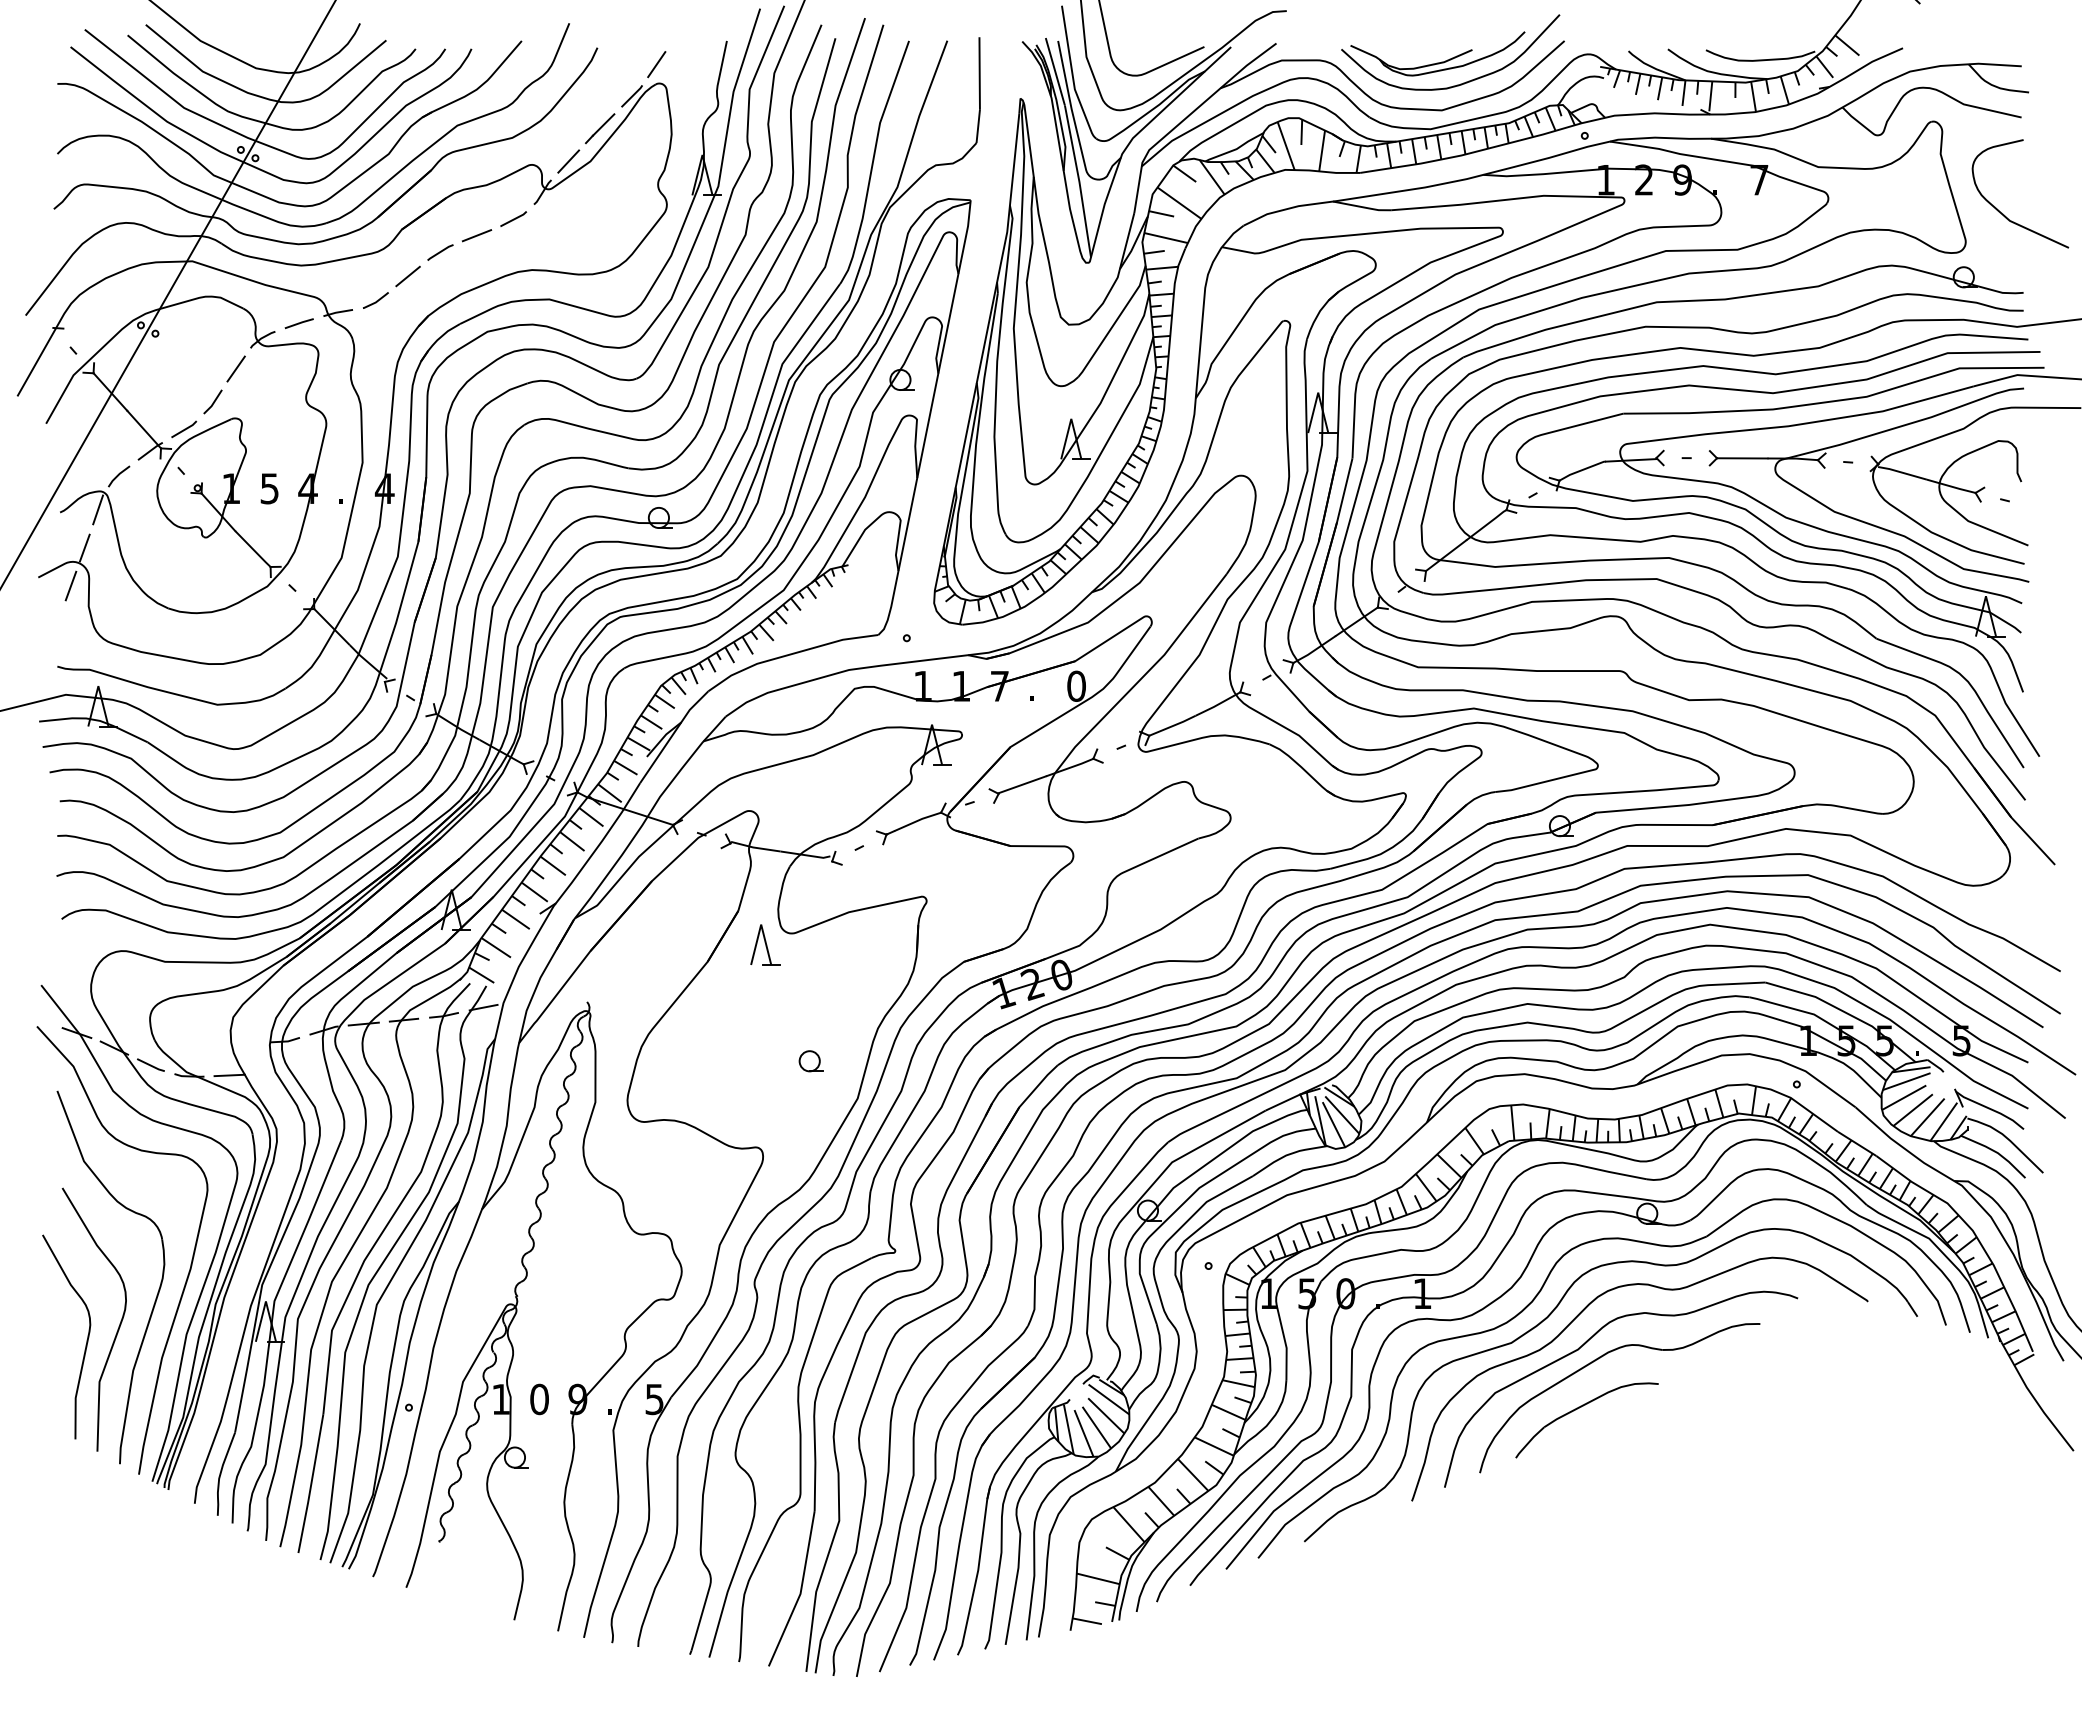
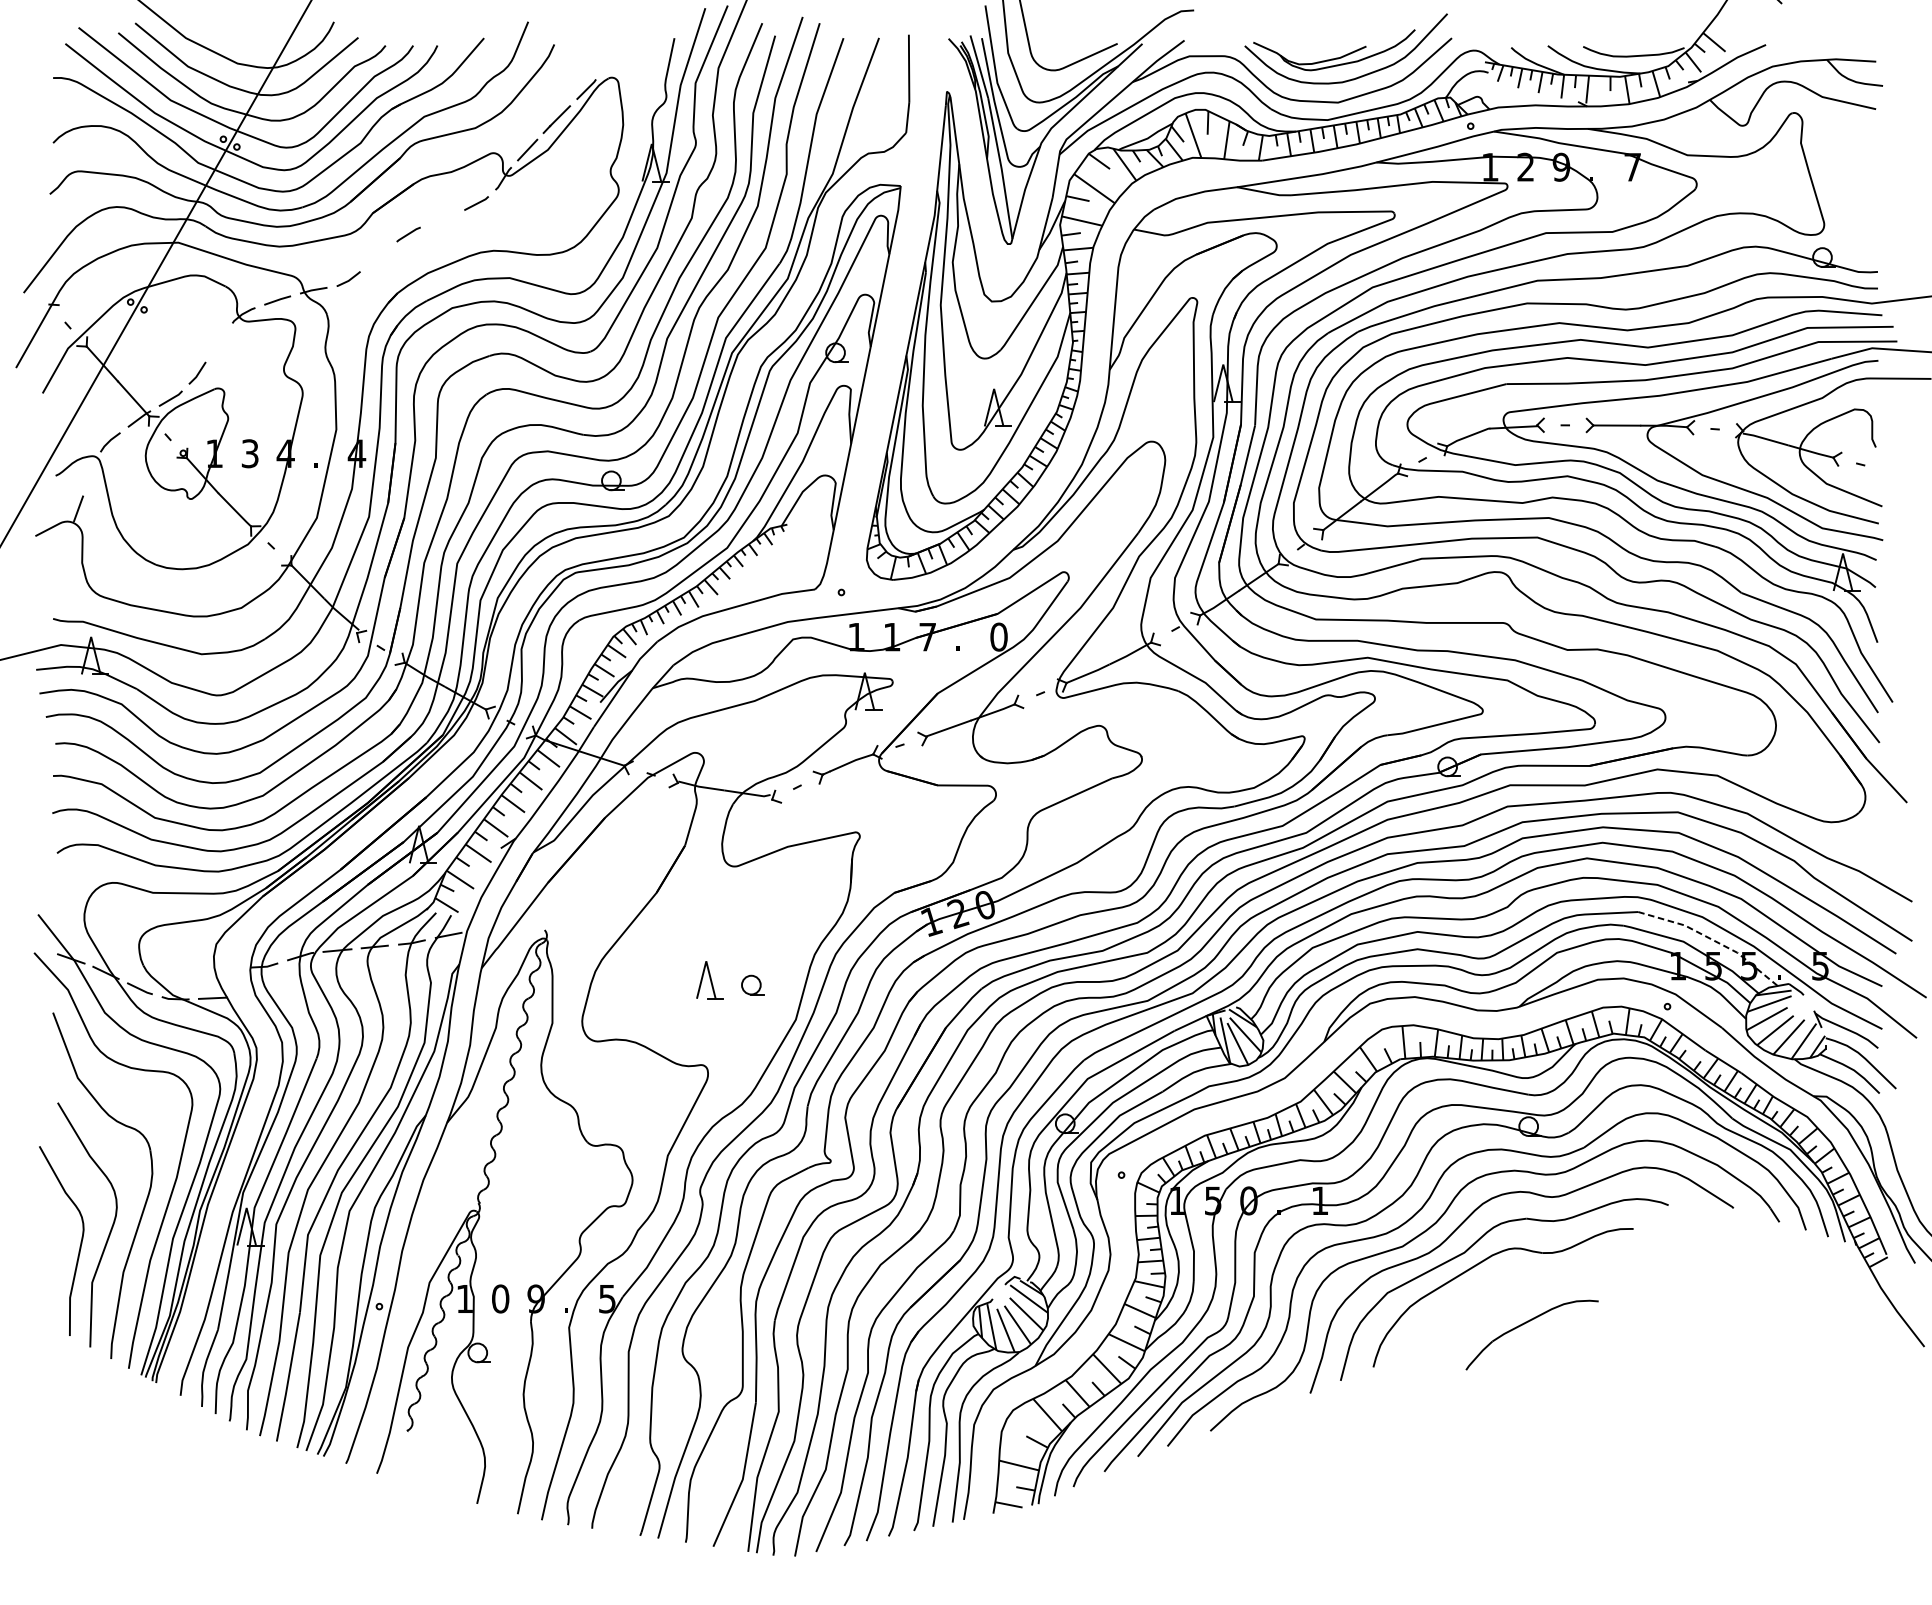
line: (656, 64) -> (609, 60), removed
curve: (2003, 213) -> (1859, 198), removed
line: (476, 235) -> (442, 218), removed
line: (407, 276) -> (378, 256), removed
line: (235, 368) -> (218, 342), removed
text: (269, 488) -> (249, 453), 5 -> 3
line: (98, 509) -> (91, 473), removed
line: (70, 585) -> (65, 543), removed
part: (765, 944) -> (710, 979), moved
line: (1845, 1012) -> (1712, 939), solid -> dashed
part: (1579, 1408) -> (1525, 1324), moved

